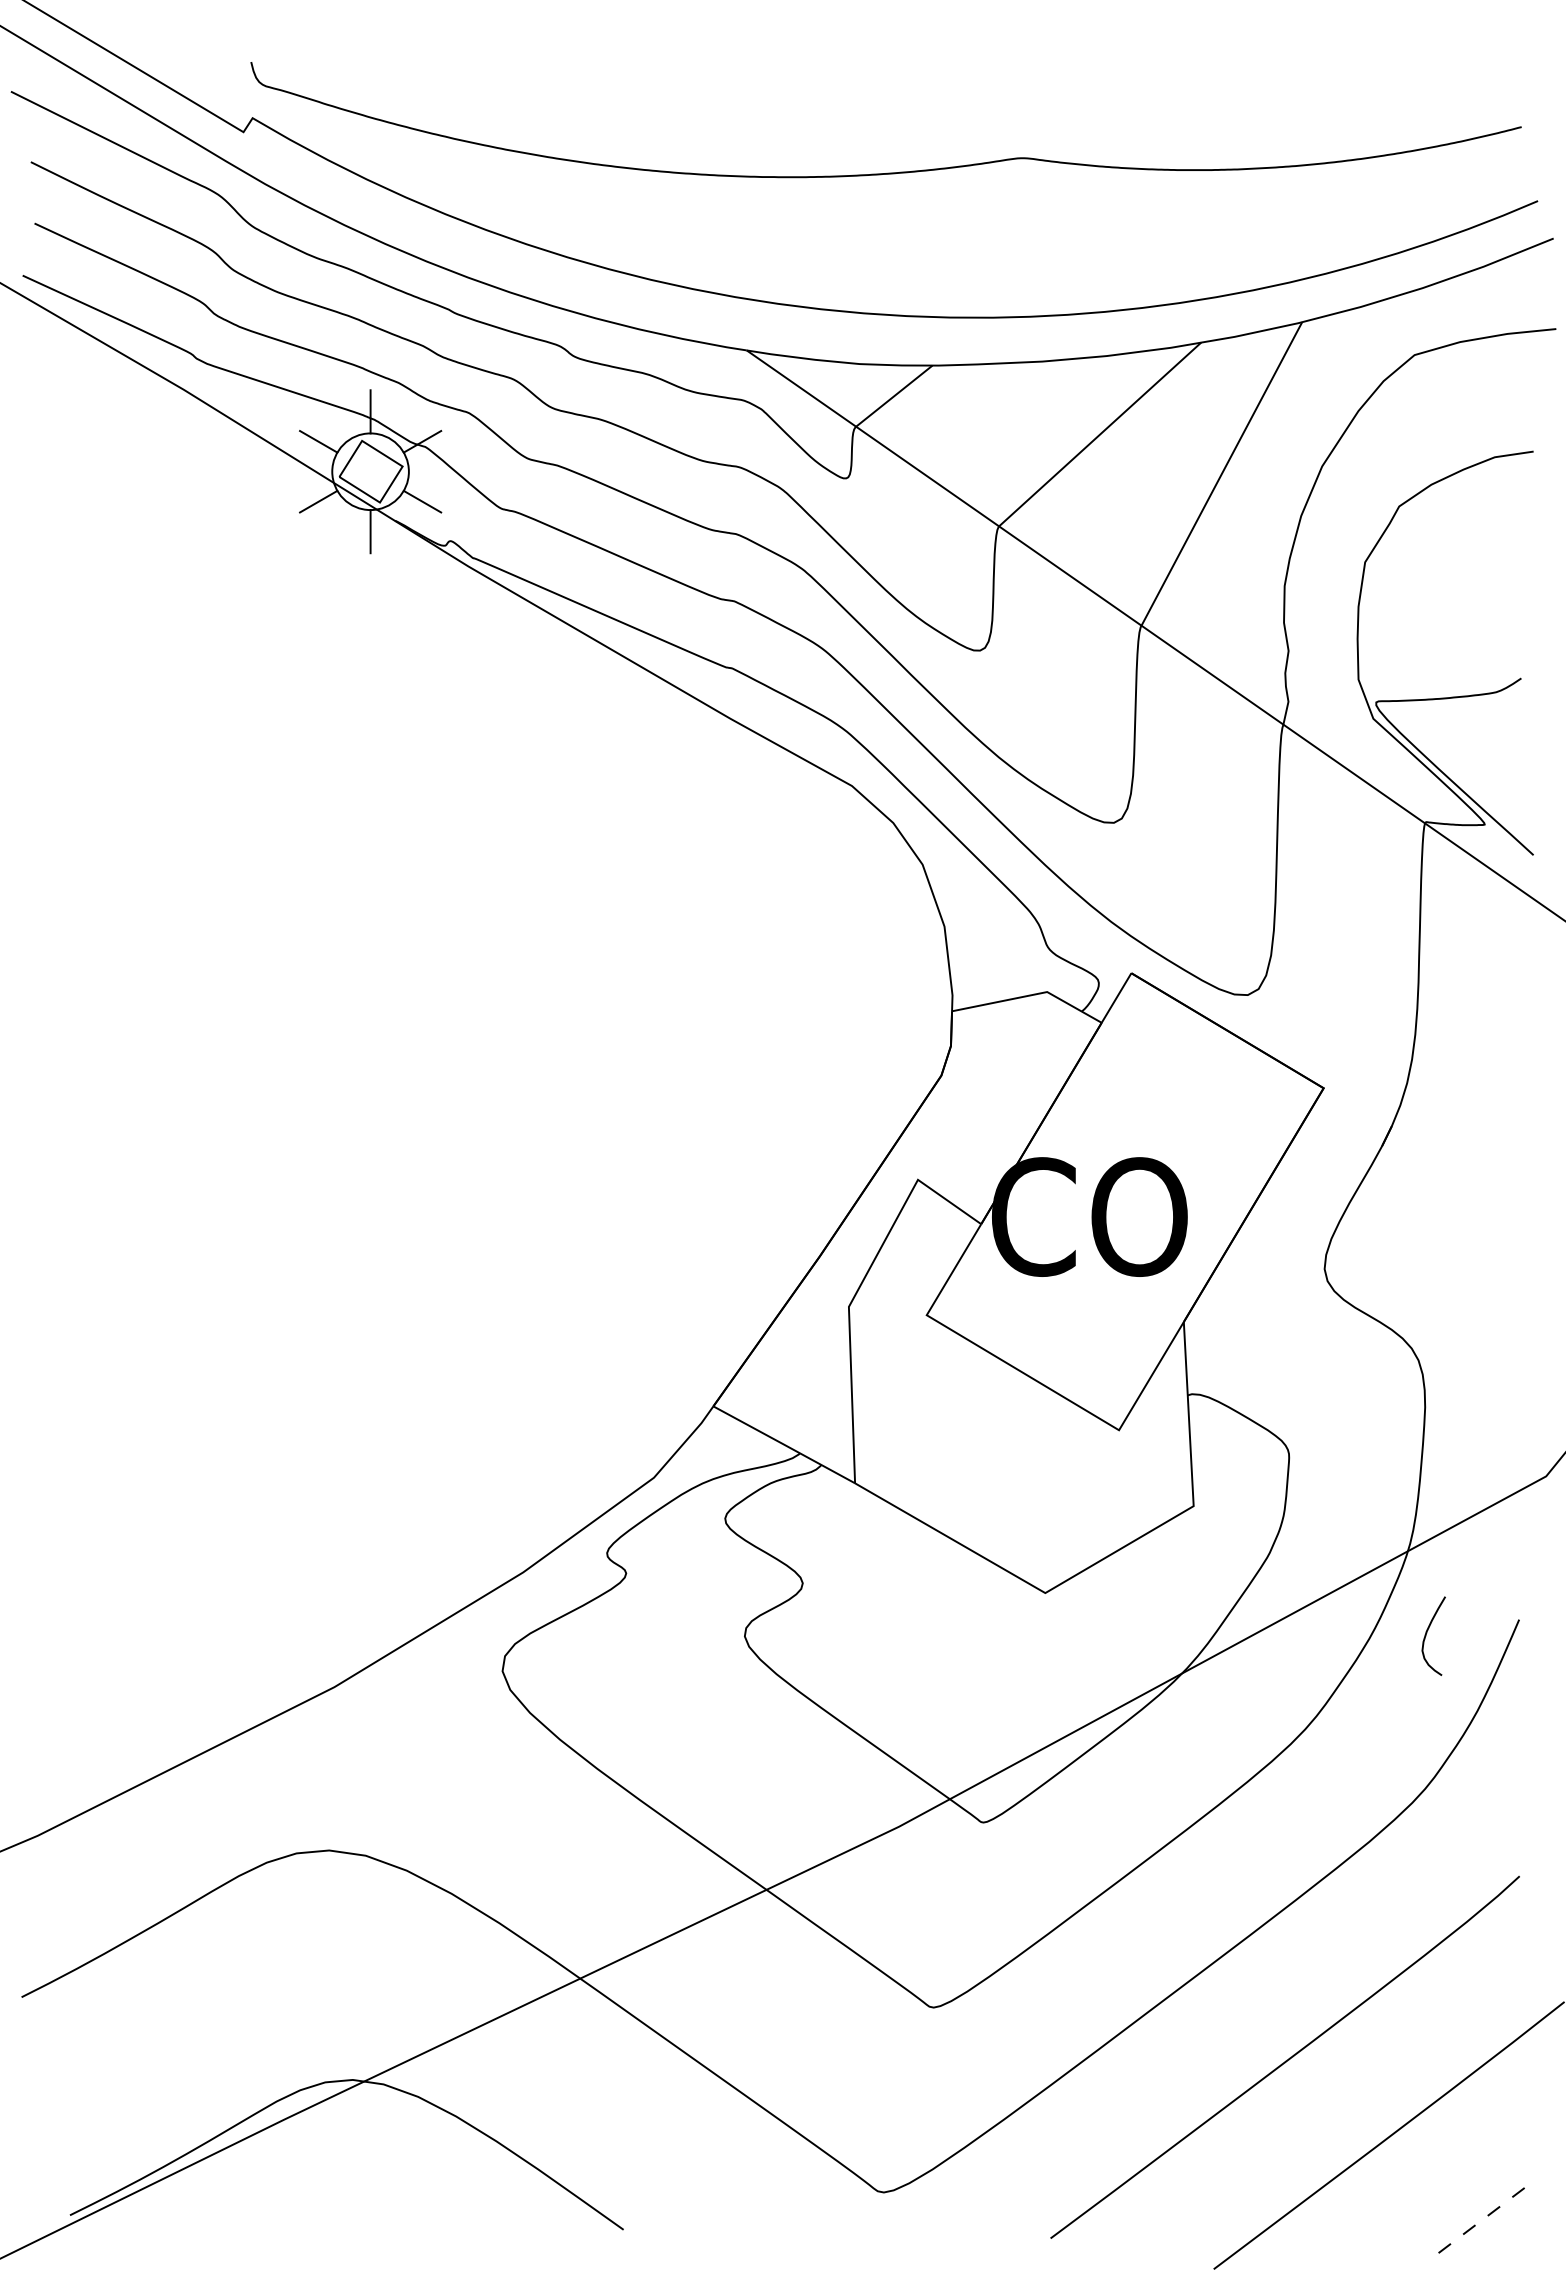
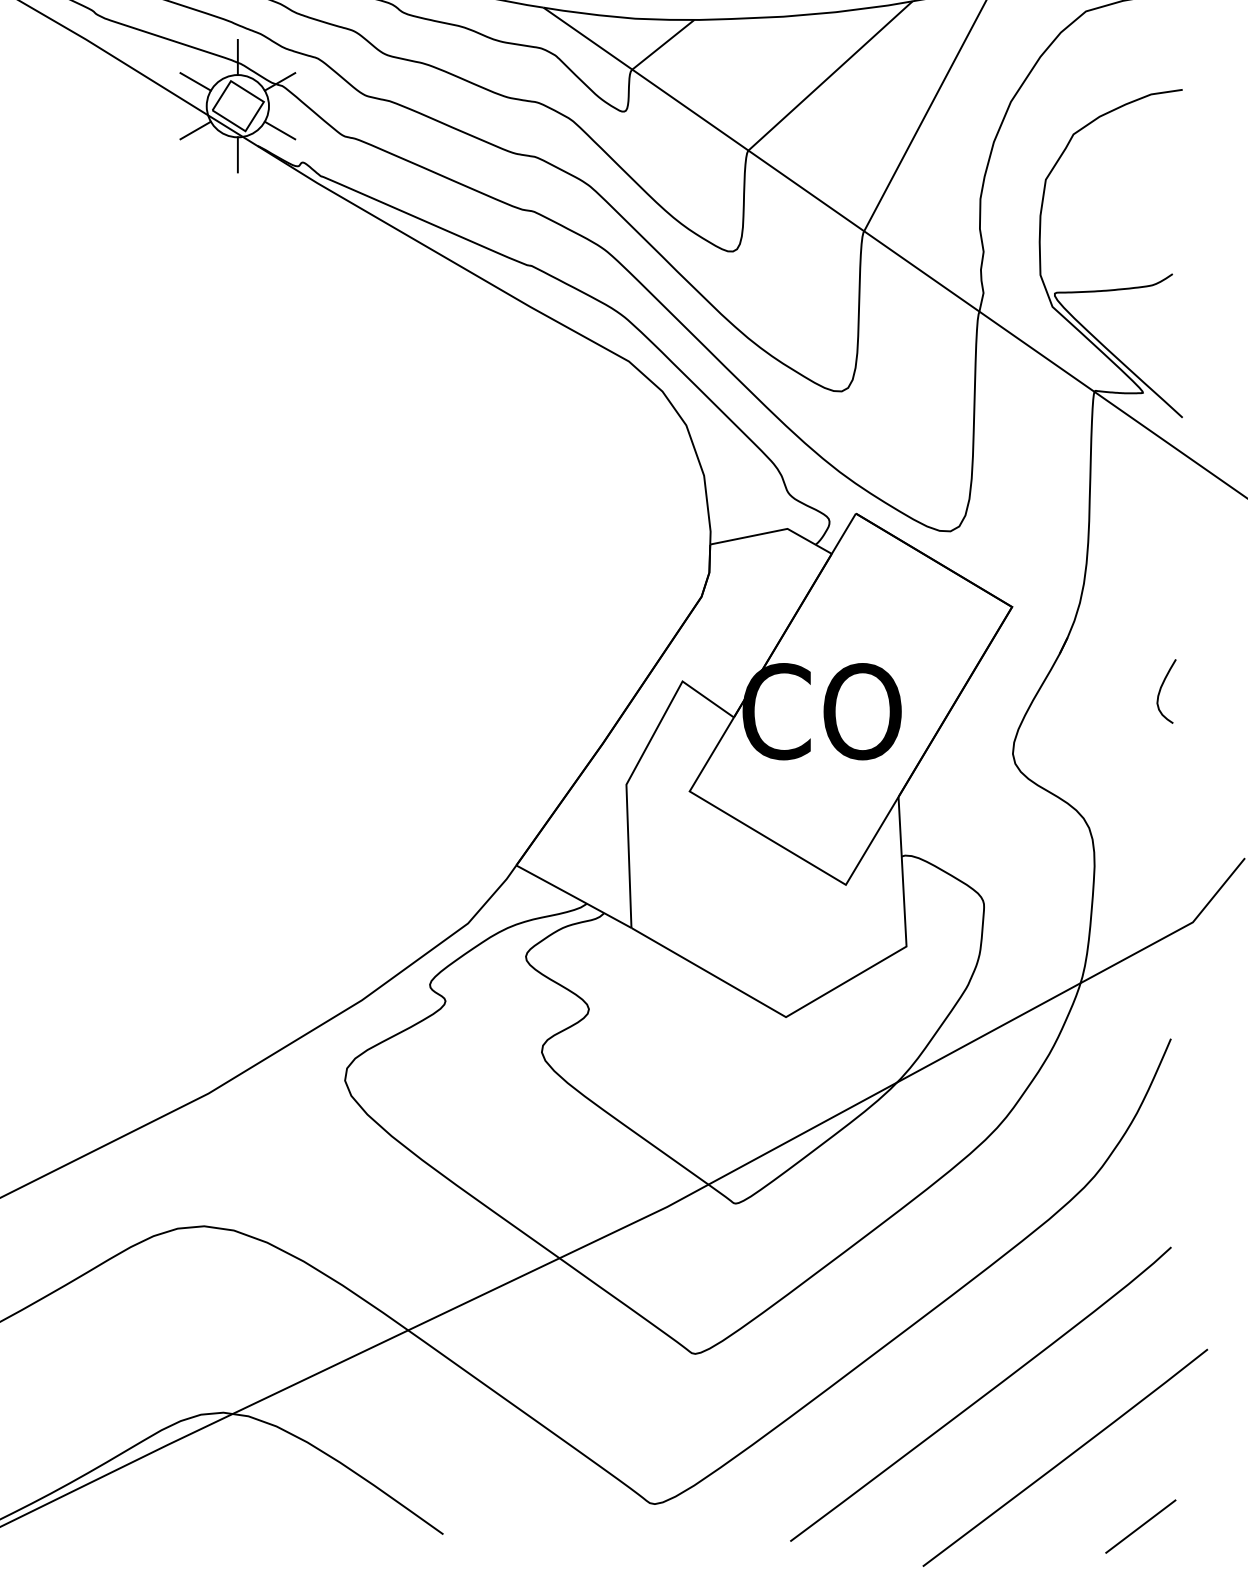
curve: (1427, 1633) -> (1161, 689), moved
line: (1482, 2220) -> (1141, 1526), dashed -> solid

